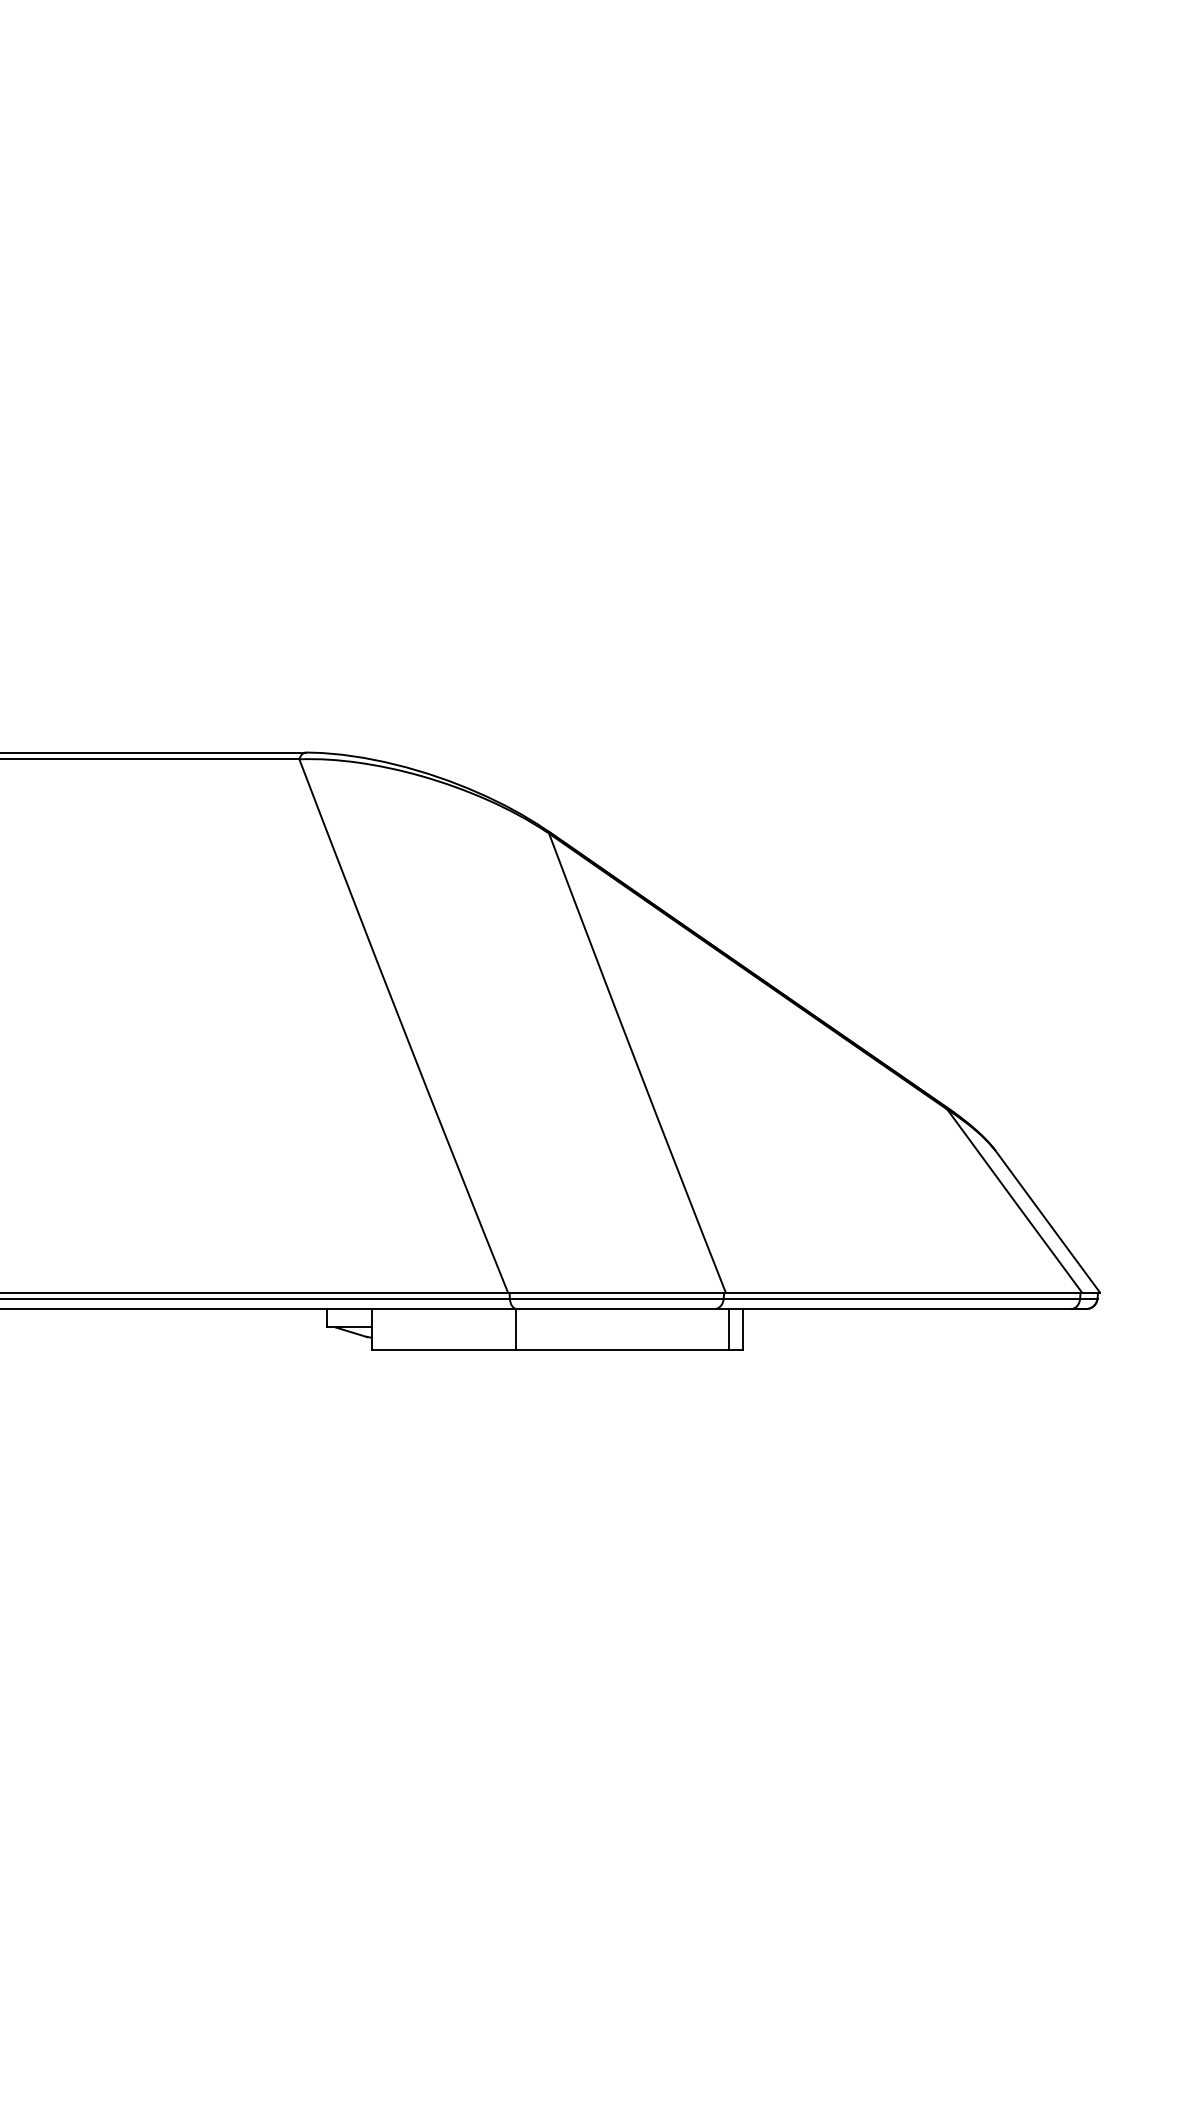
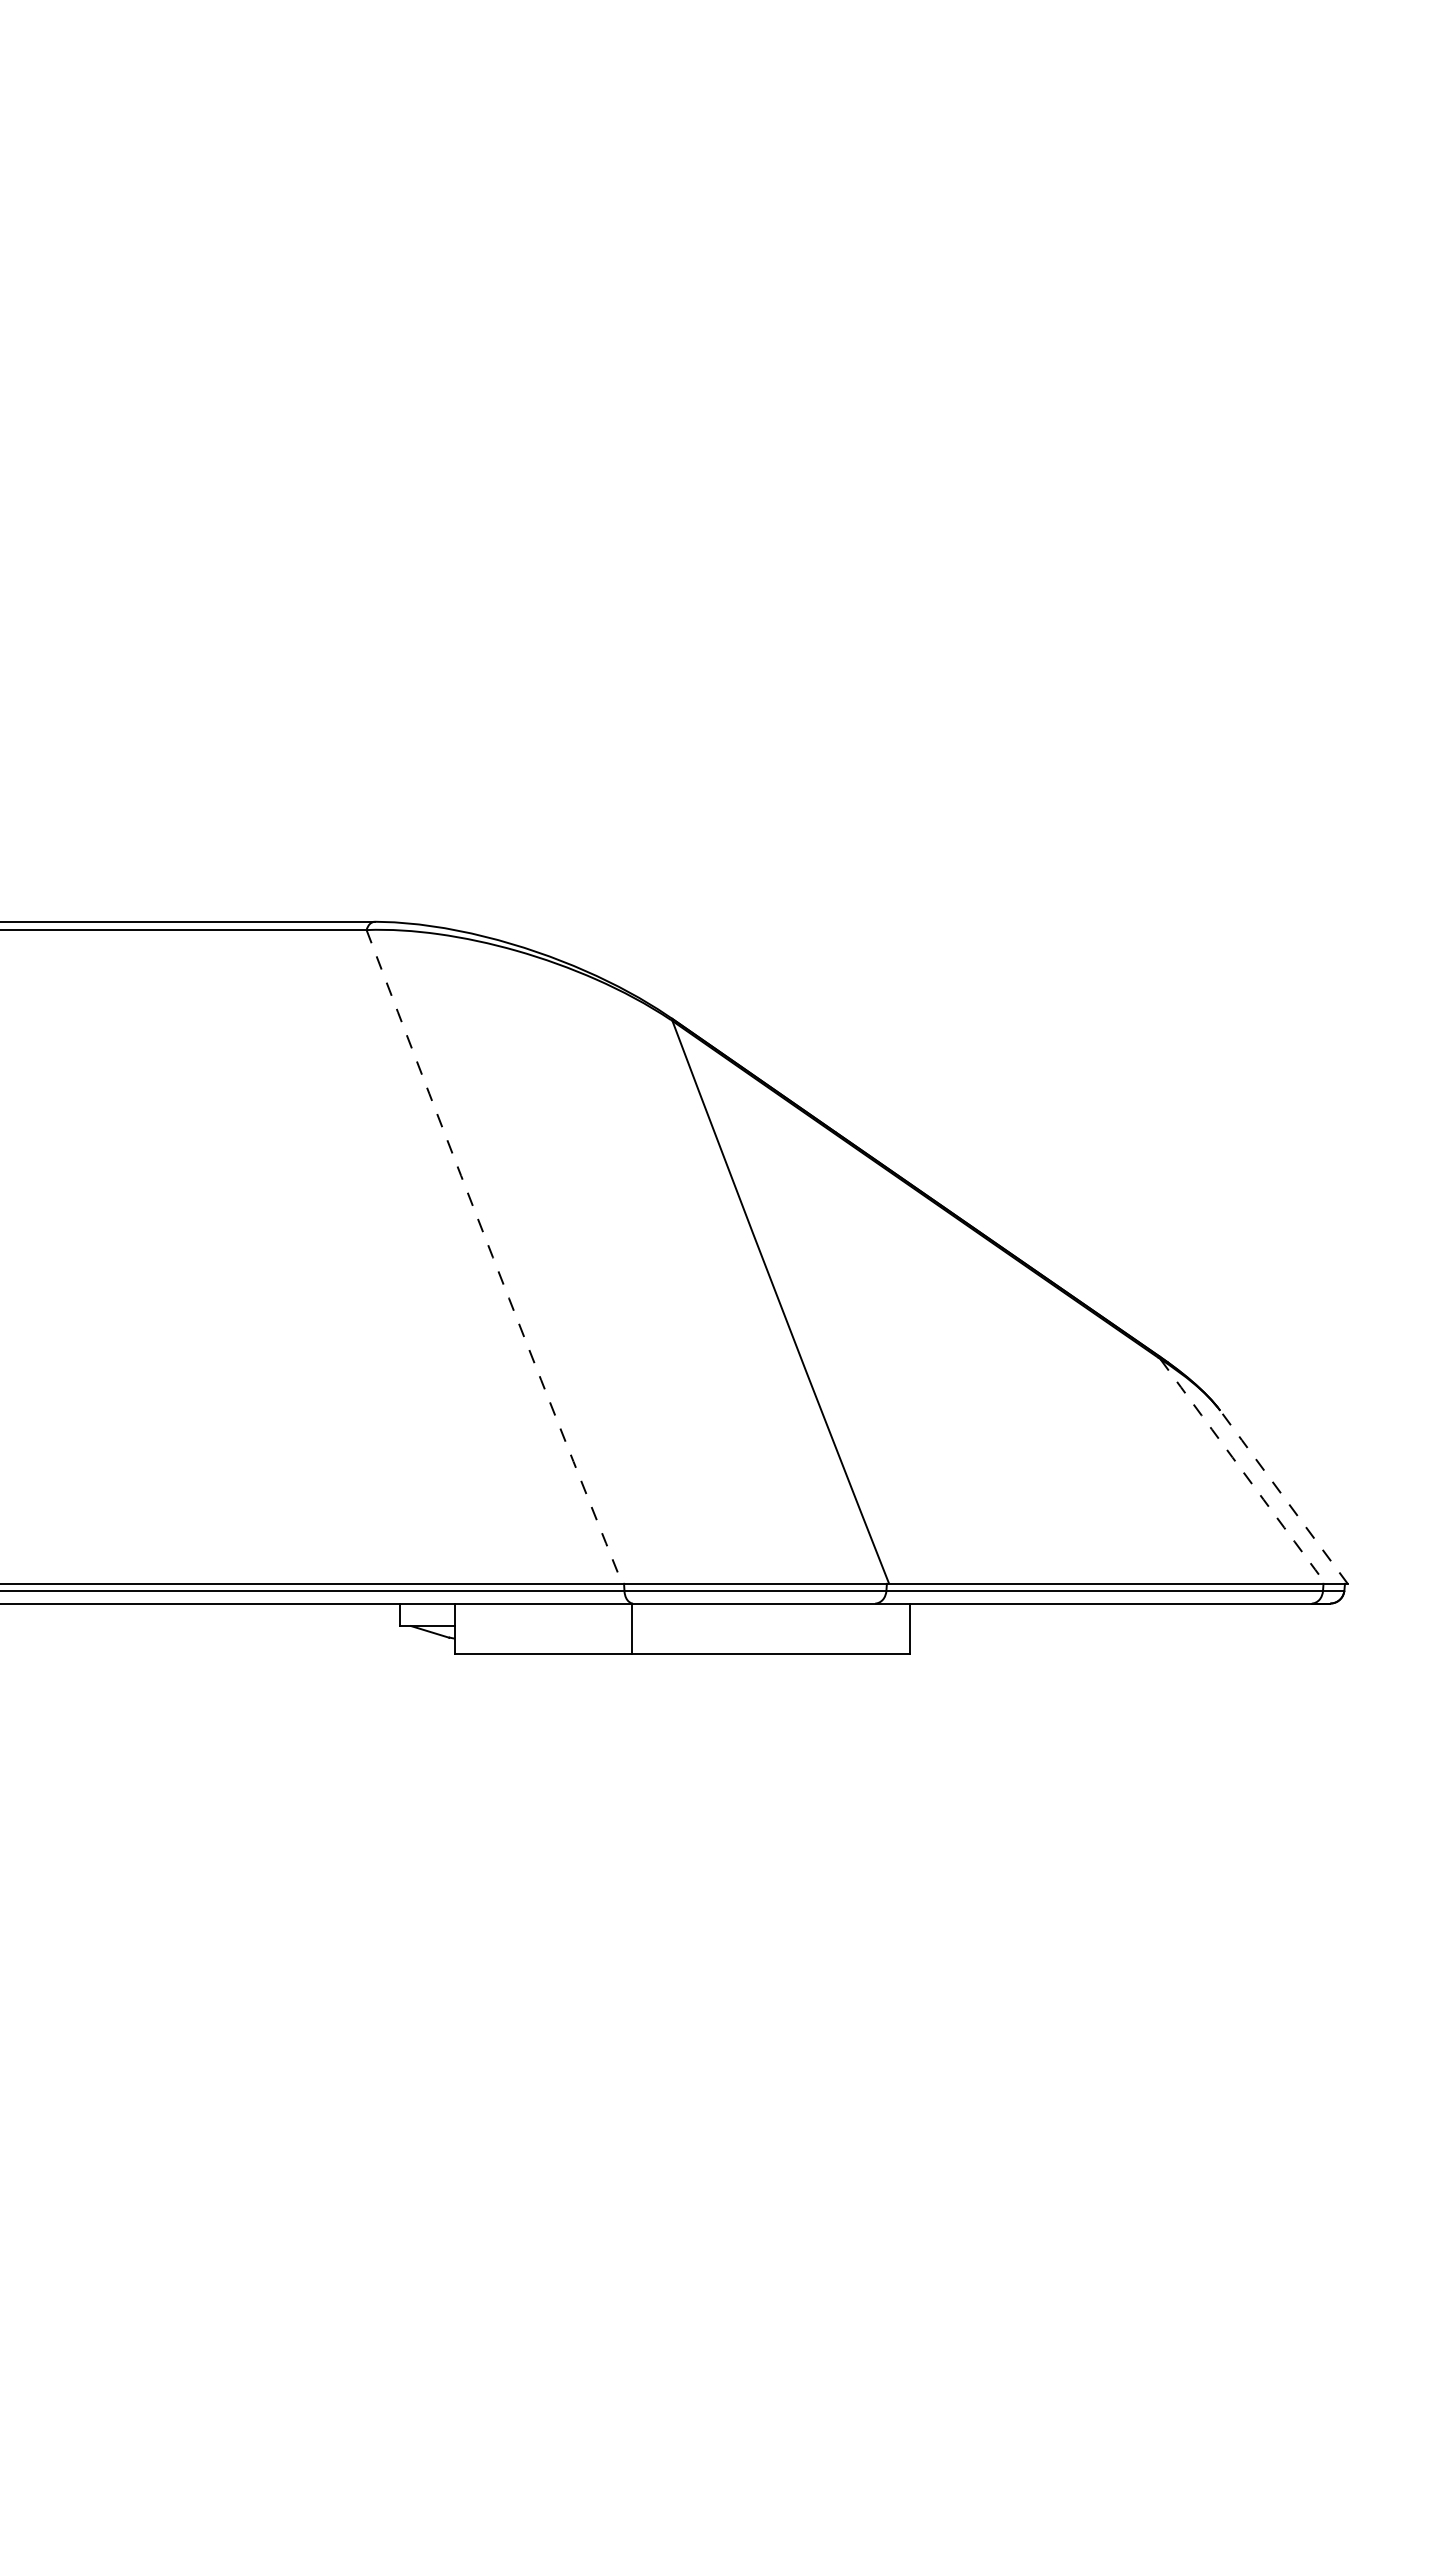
arc: (402, 1026) -> (493, 1257), solid -> dashed
arc: (1014, 1201) -> (1242, 1471), solid -> dashed
line: (1047, 1222) -> (1283, 1497), solid -> dashed
line: (729, 1329) -> (893, 1628), removed

